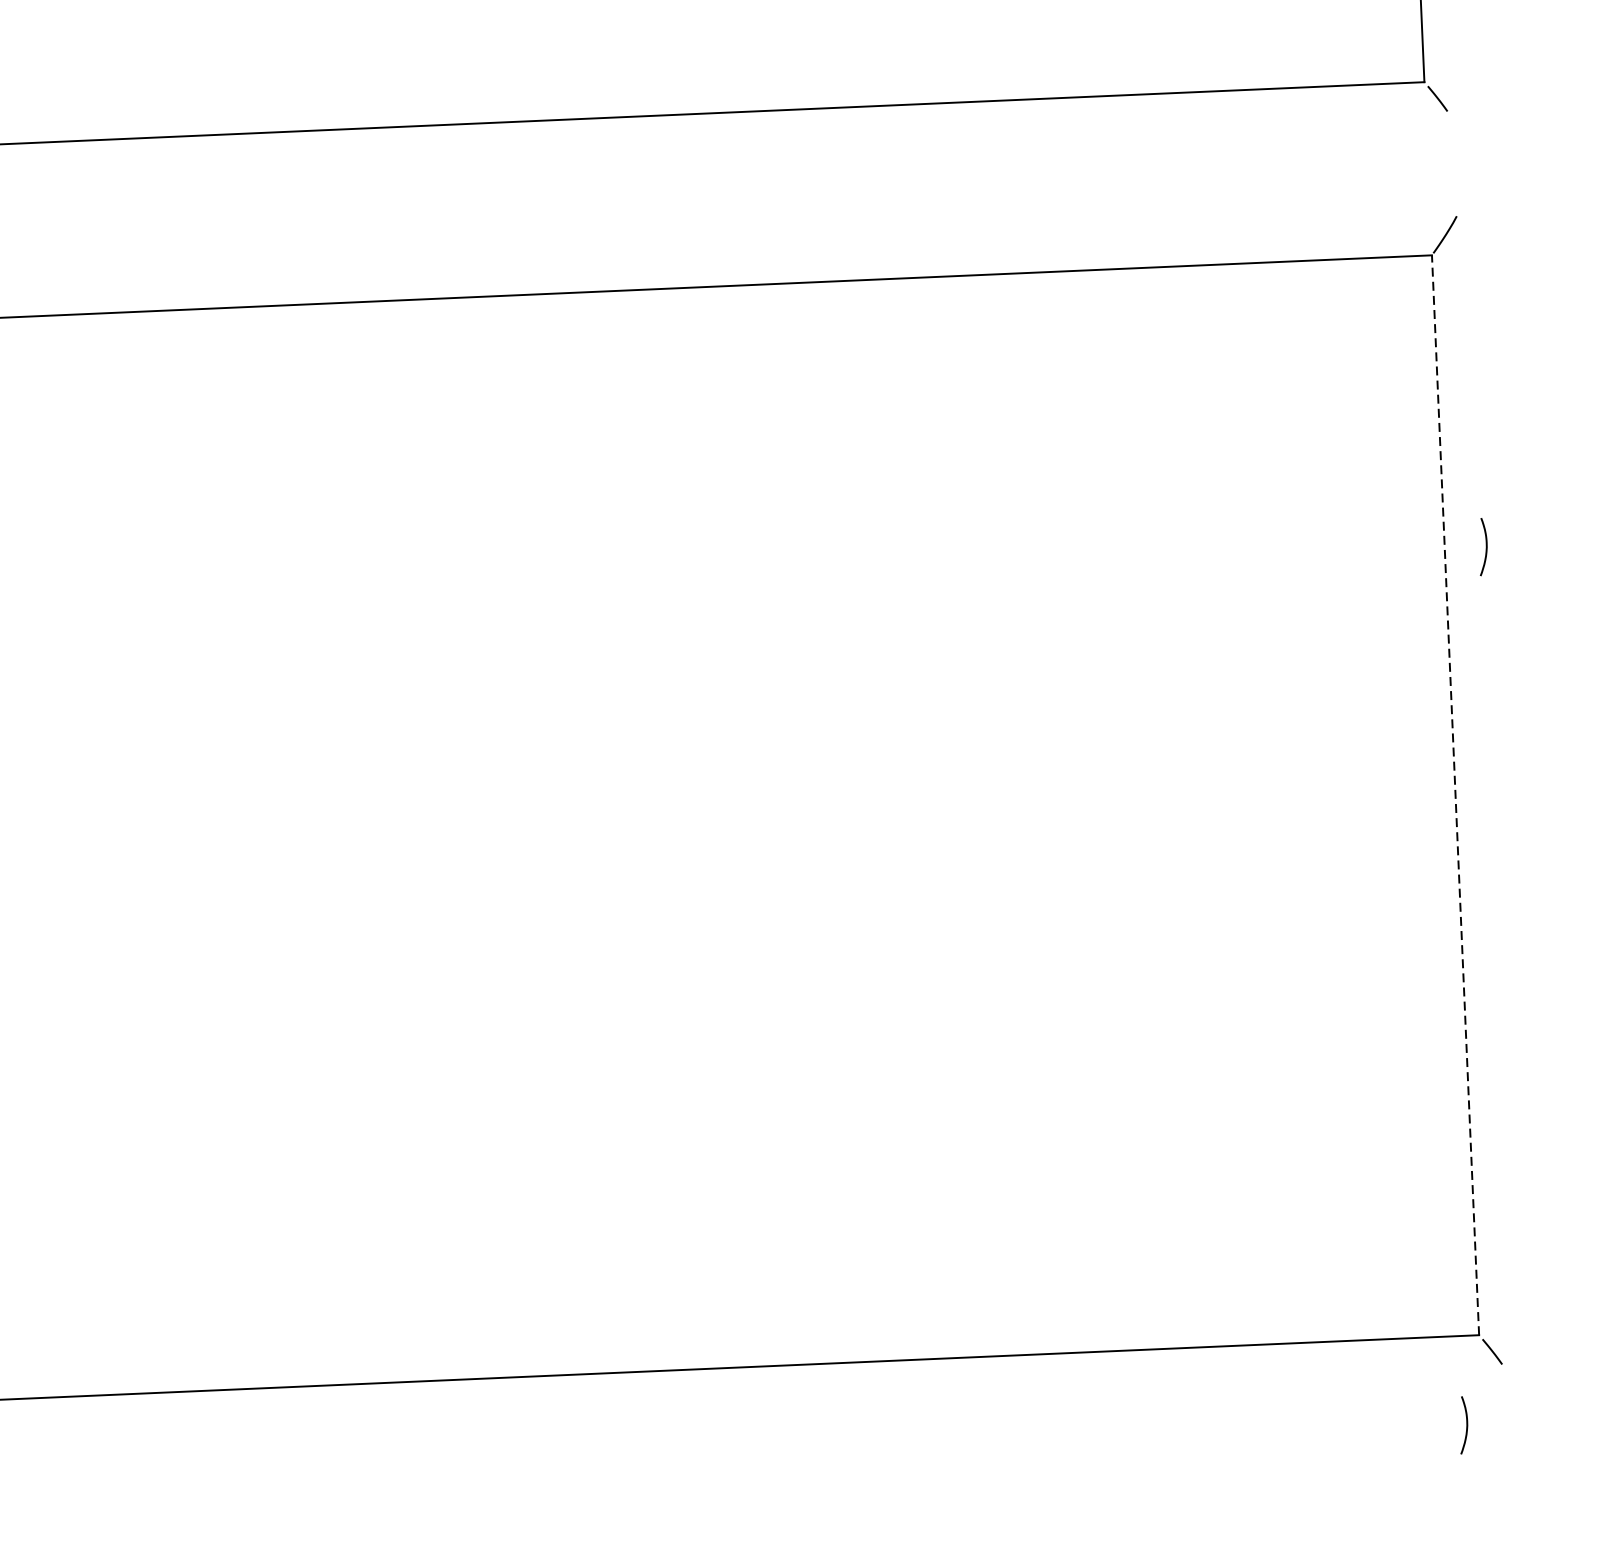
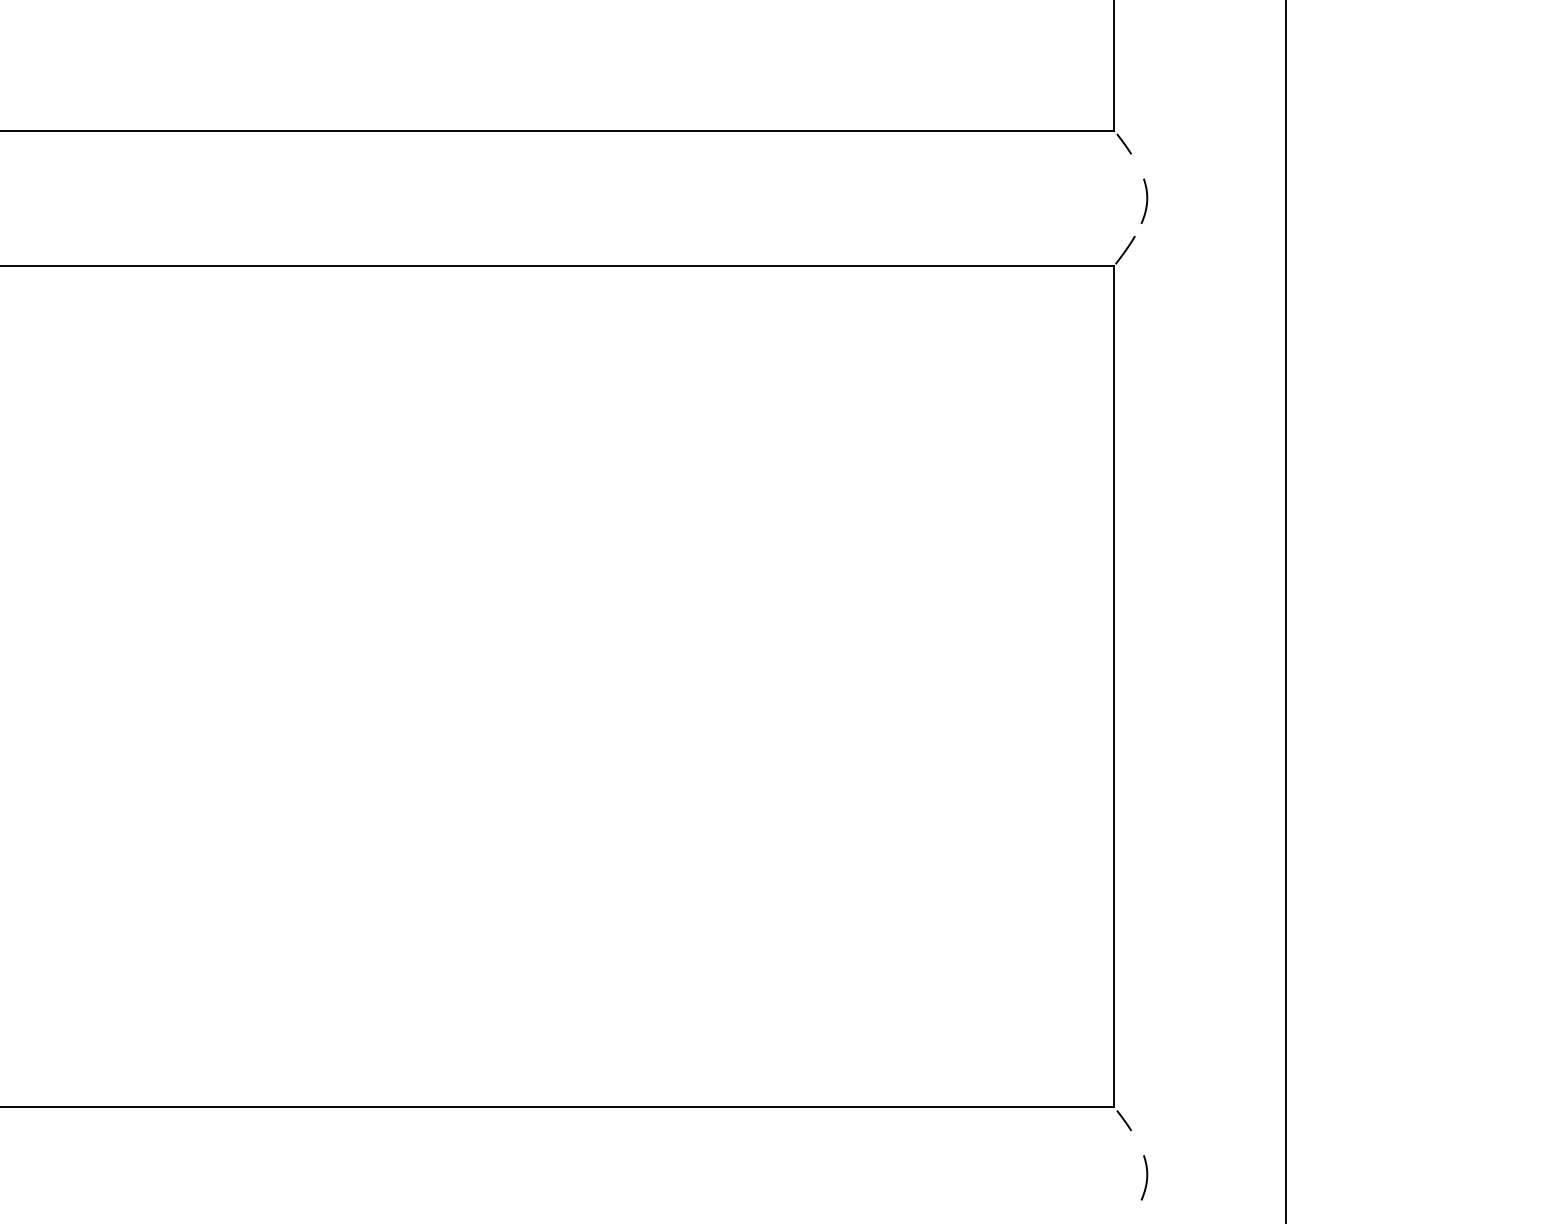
curve: (1485, 545) -> (1146, 200), moved
line: (1455, 795) -> (1114, 686), dashed -> solid
curve: (1466, 1424) -> (1146, 1177), moved

